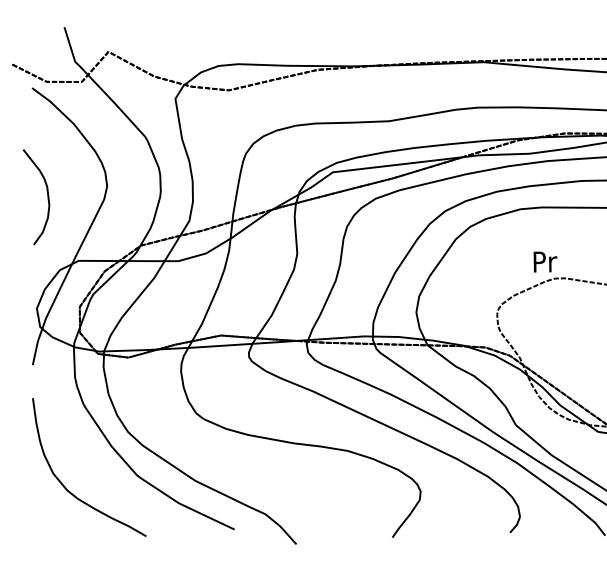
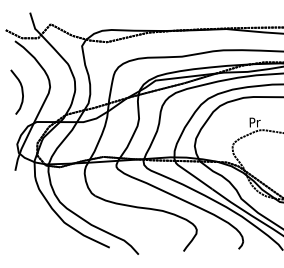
curve: (67, 486) -> (31, 227), removed

